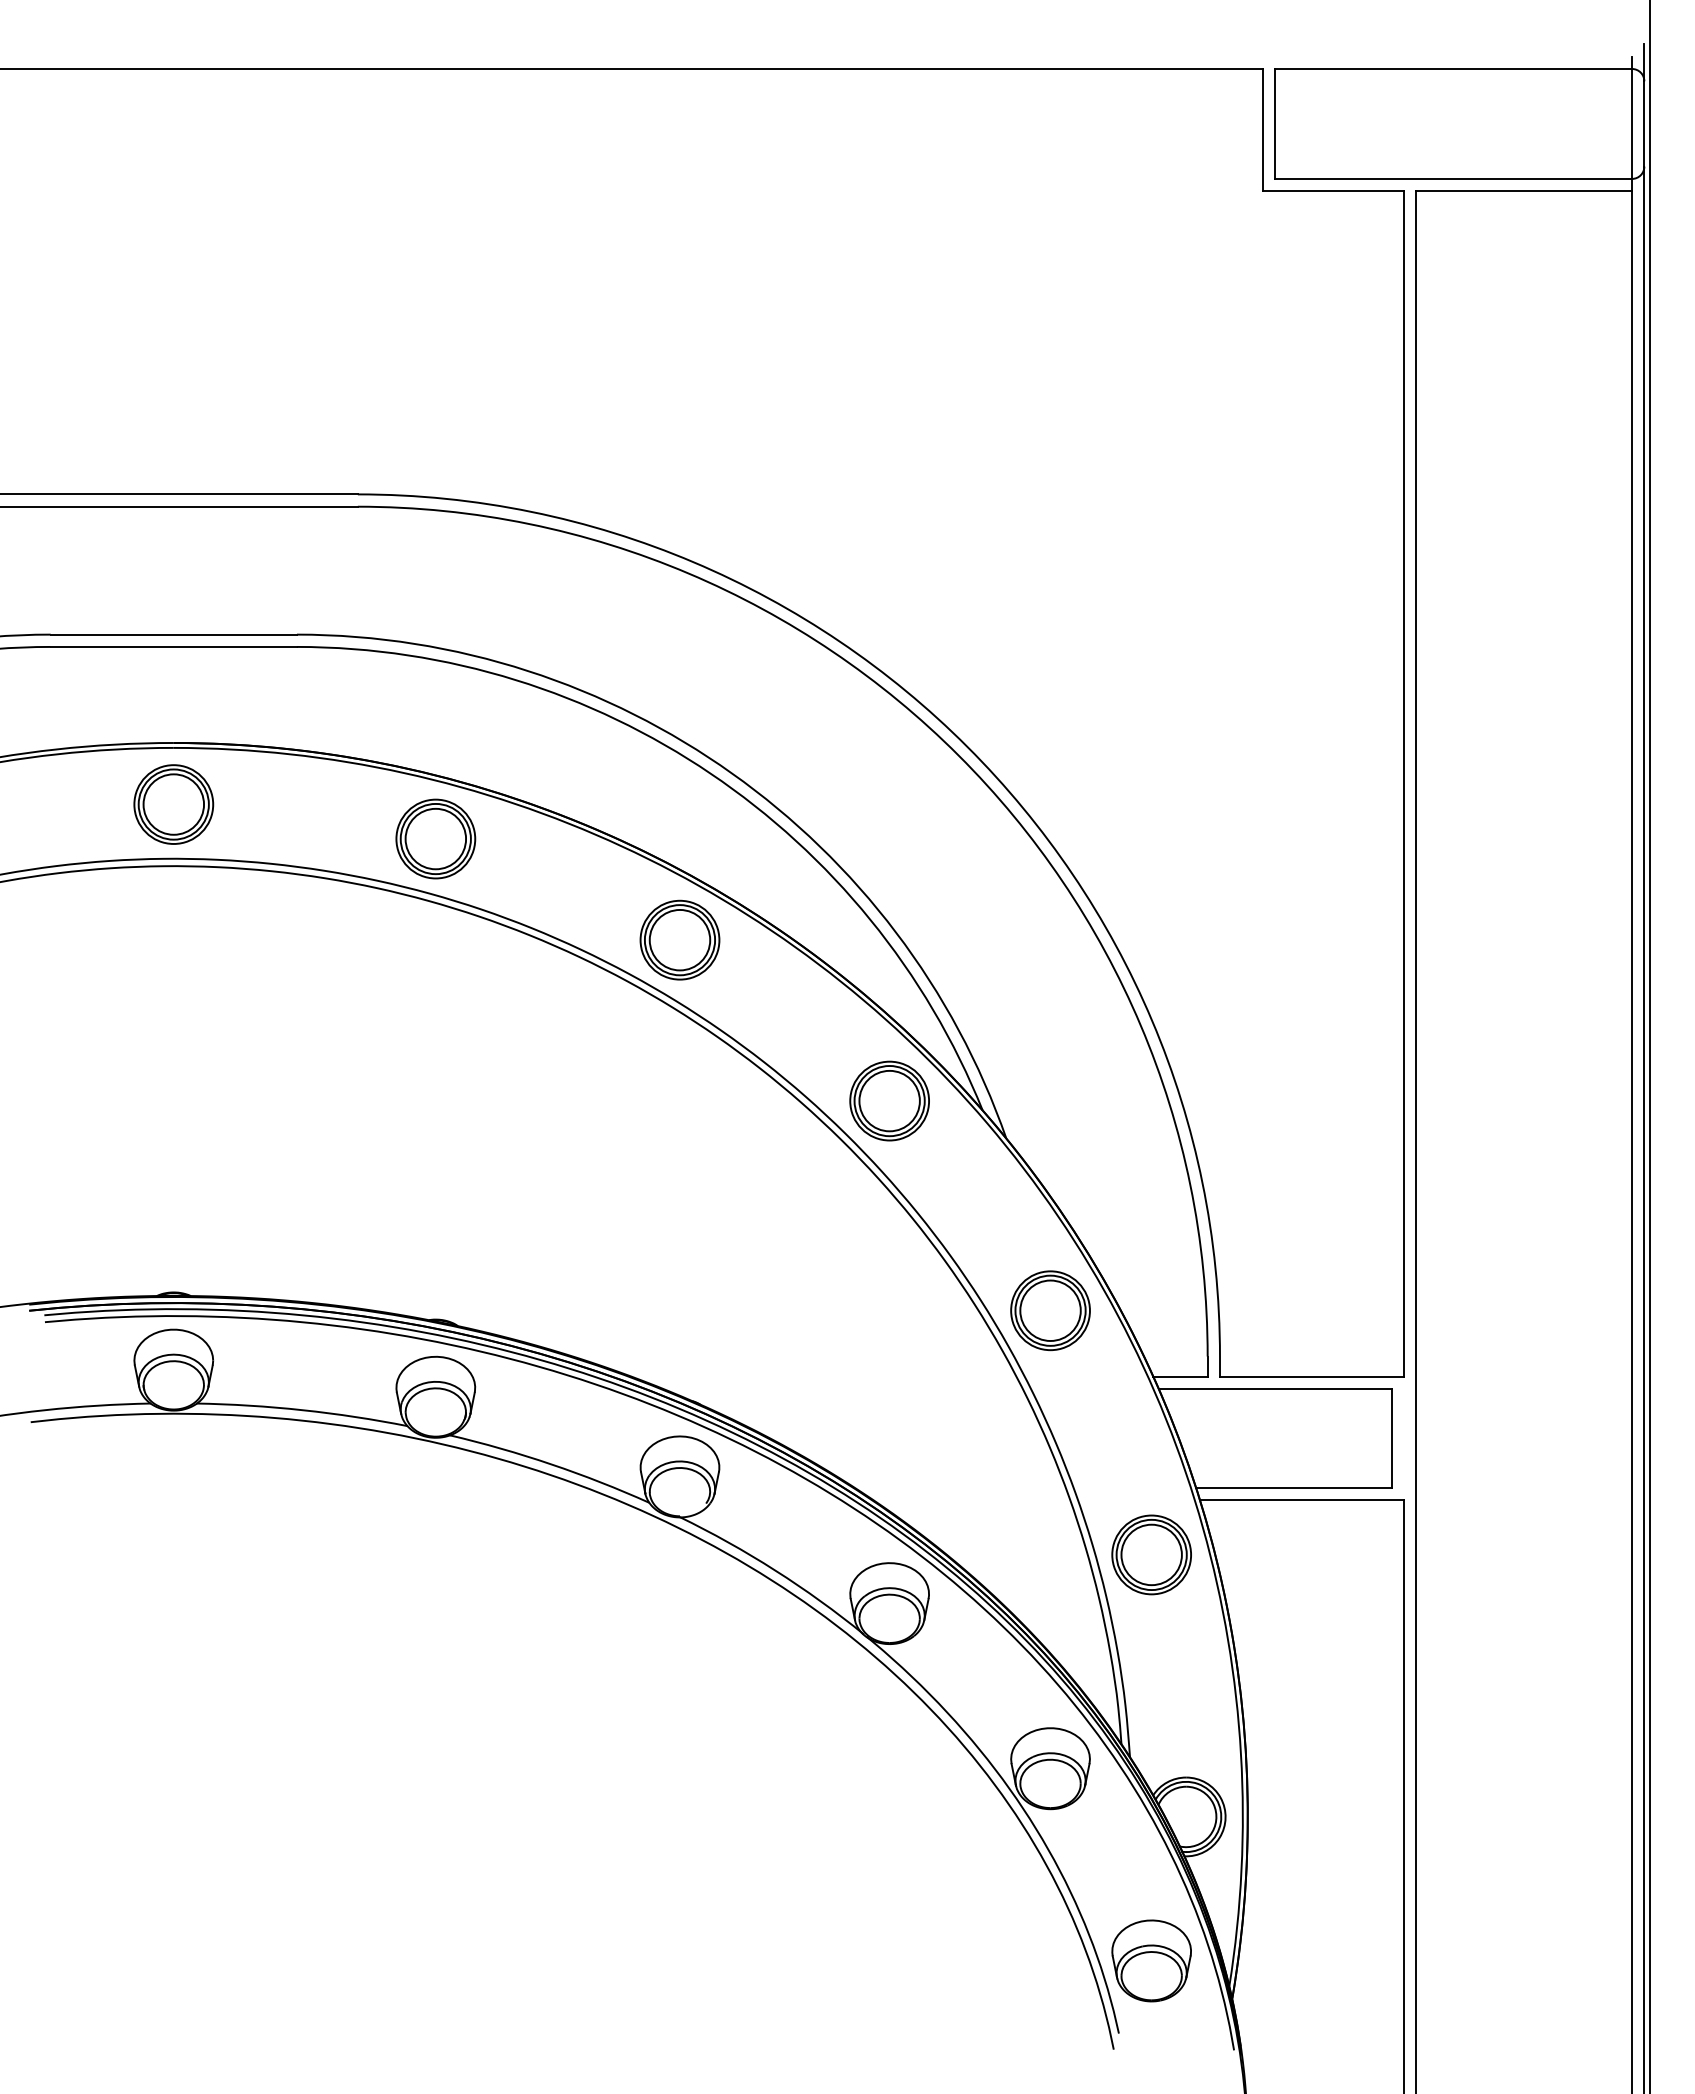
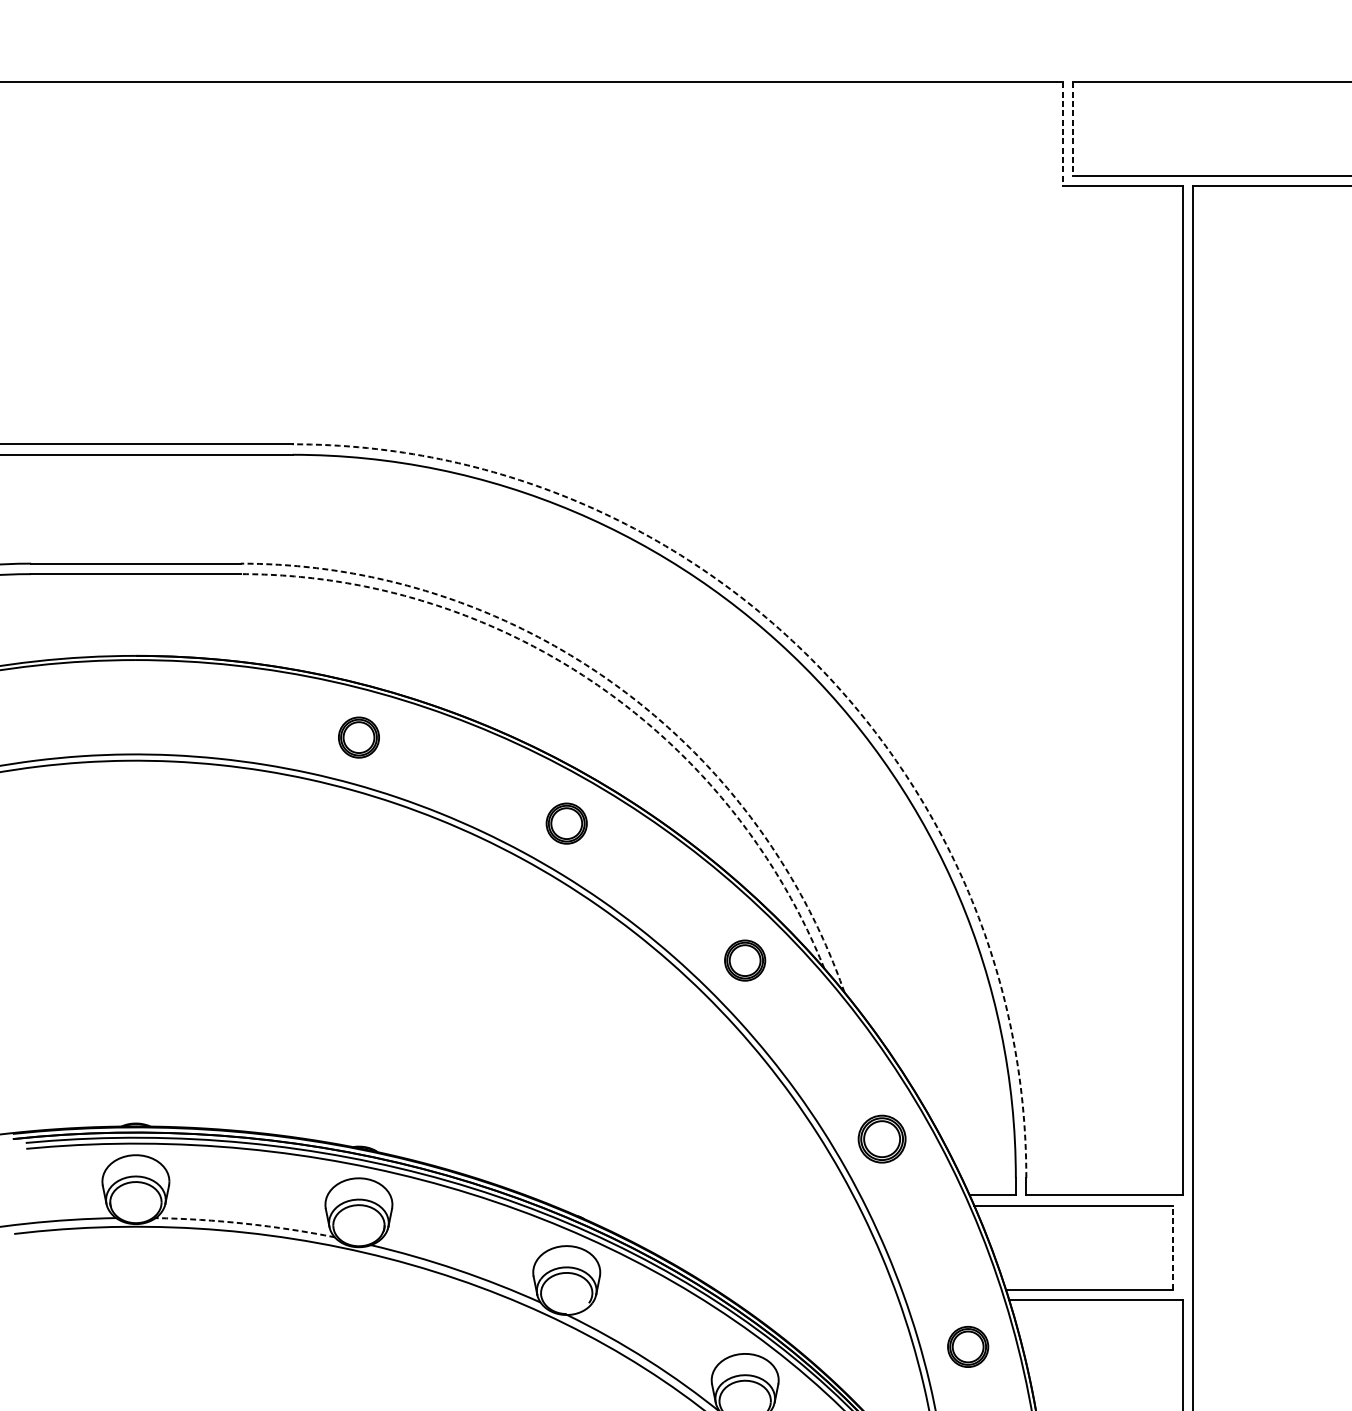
line: (1274, 123) -> (1072, 128), solid -> dashed
line: (1262, 130) -> (1062, 134), solid -> dashed
arc: (967, 746) -> (811, 658), solid -> dashed
arc: (710, 773) -> (592, 681), solid -> dashed
arc: (732, 773) -> (611, 681), solid -> dashed
part: (173, 804) -> (135, 708), removed
part: (435, 838) -> (358, 737), size x0.6
part: (679, 939) -> (566, 823), size x0.6
part: (889, 1100) -> (745, 960), size x0.6
part: (1050, 1310) -> (882, 1138), size x0.7
arc: (302, 1410) -> (245, 1223), solid -> dashed
line: (1391, 1437) -> (1172, 1246), solid -> dashed
part: (1151, 1554) -> (968, 1346), size x0.6

